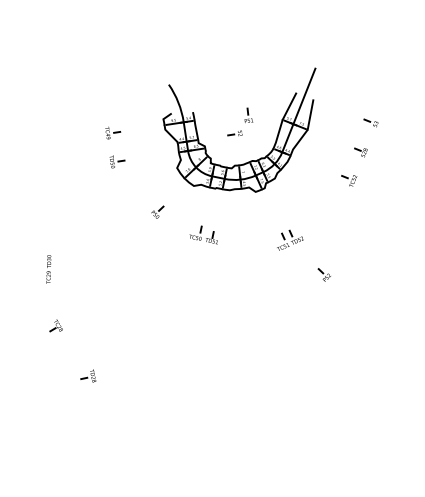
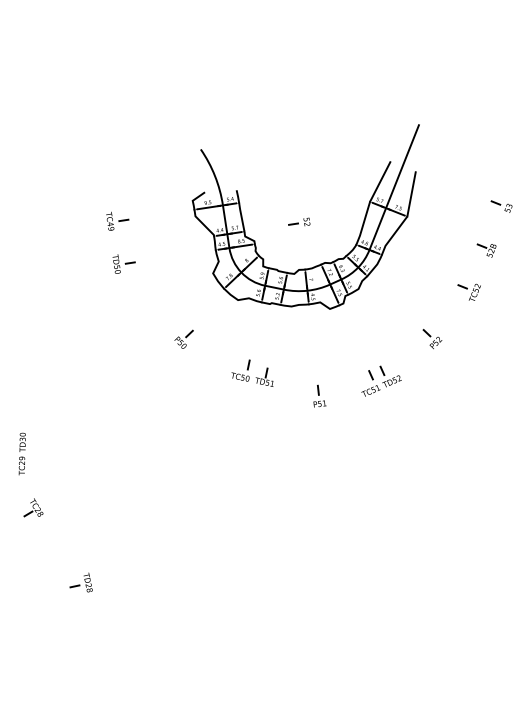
part: (248, 115) -> (319, 396), moved
text: (48, 269) -> (21, 454), moved
part: (323, 274) -> (430, 338), moved

